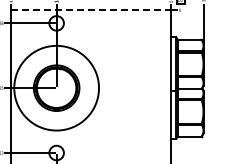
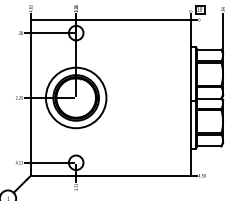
line: (90, 10) -> (110, 20), dashed -> solid
circle: (55, 87) -> (75, 97), size x0.71

